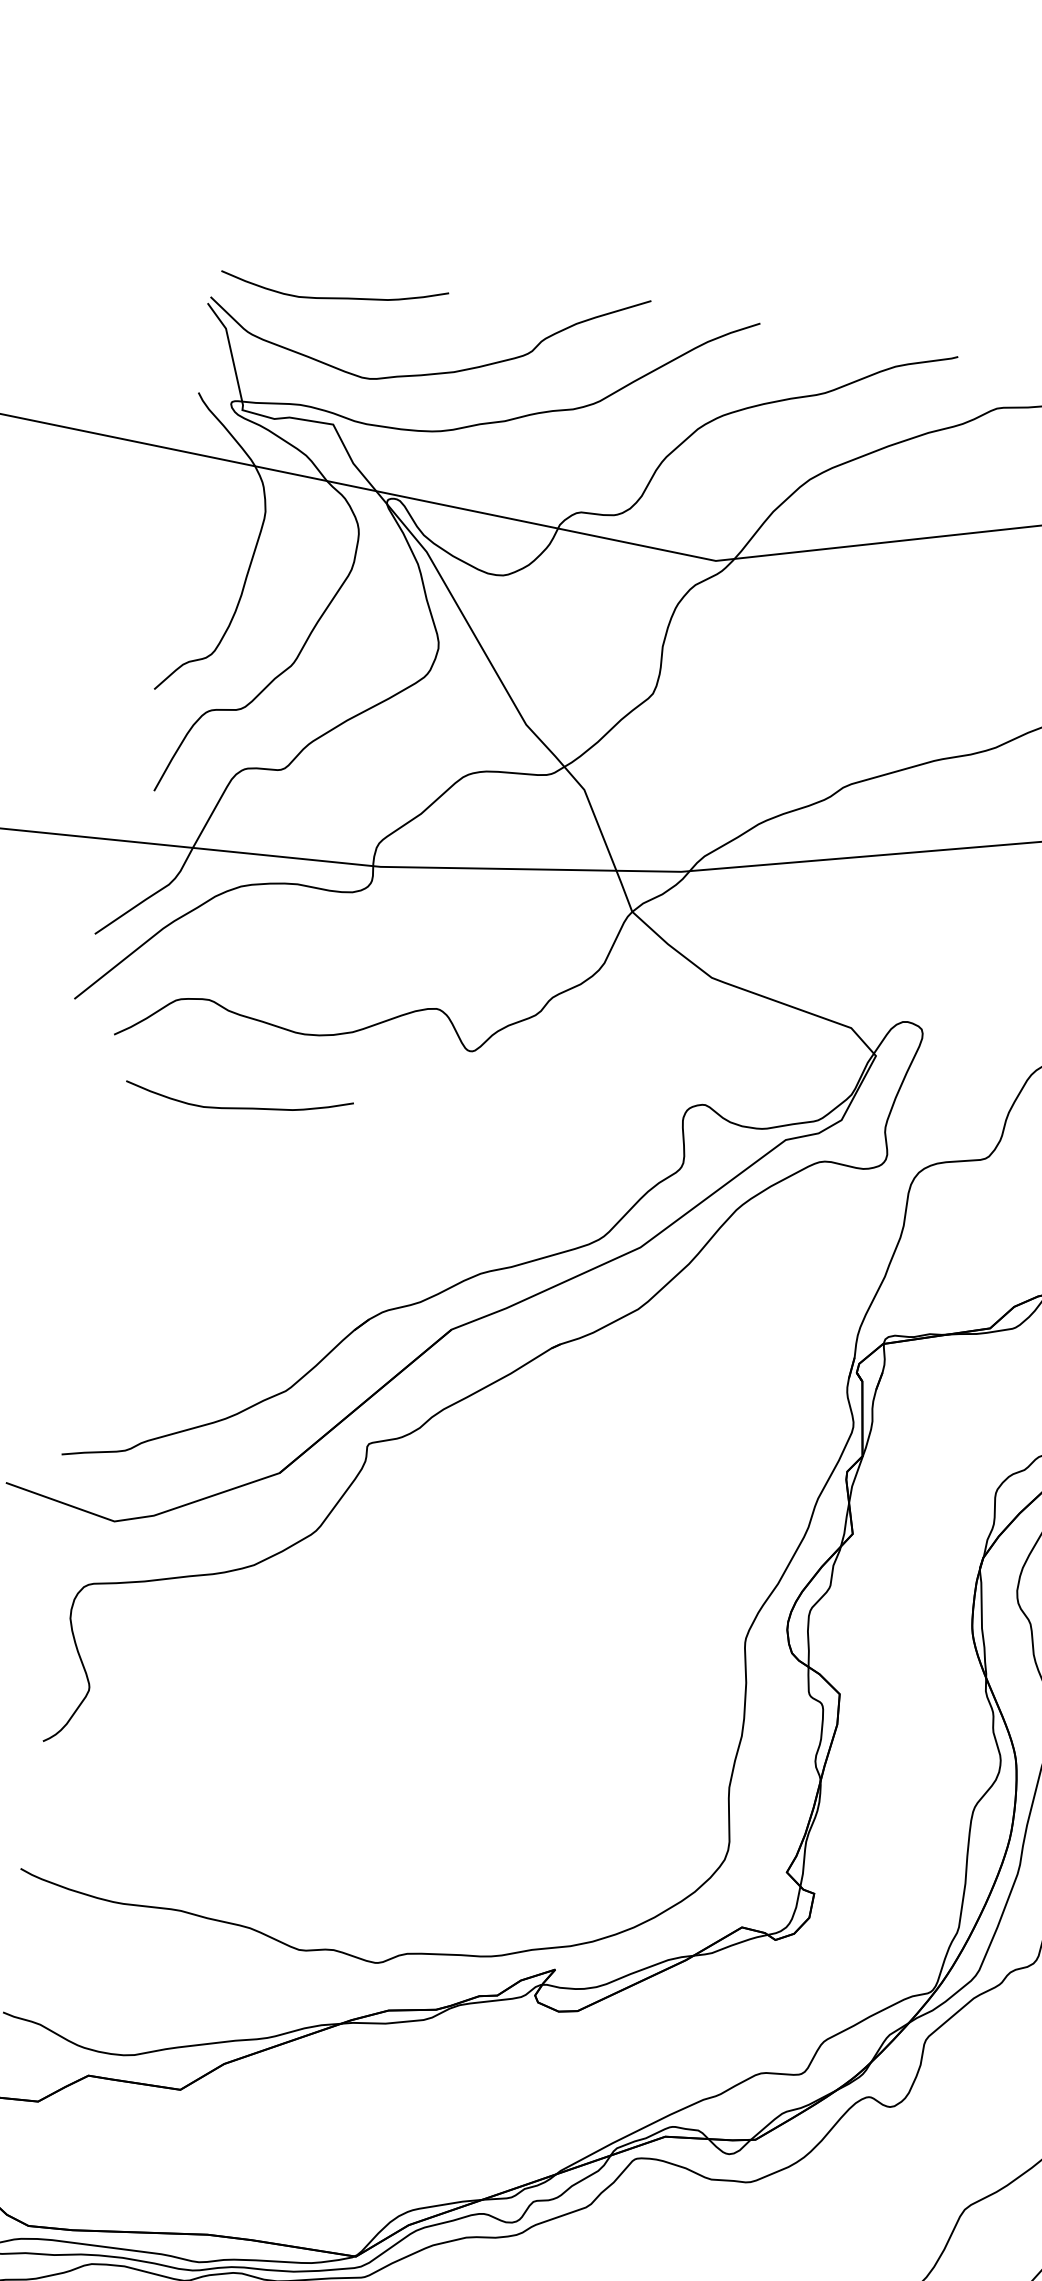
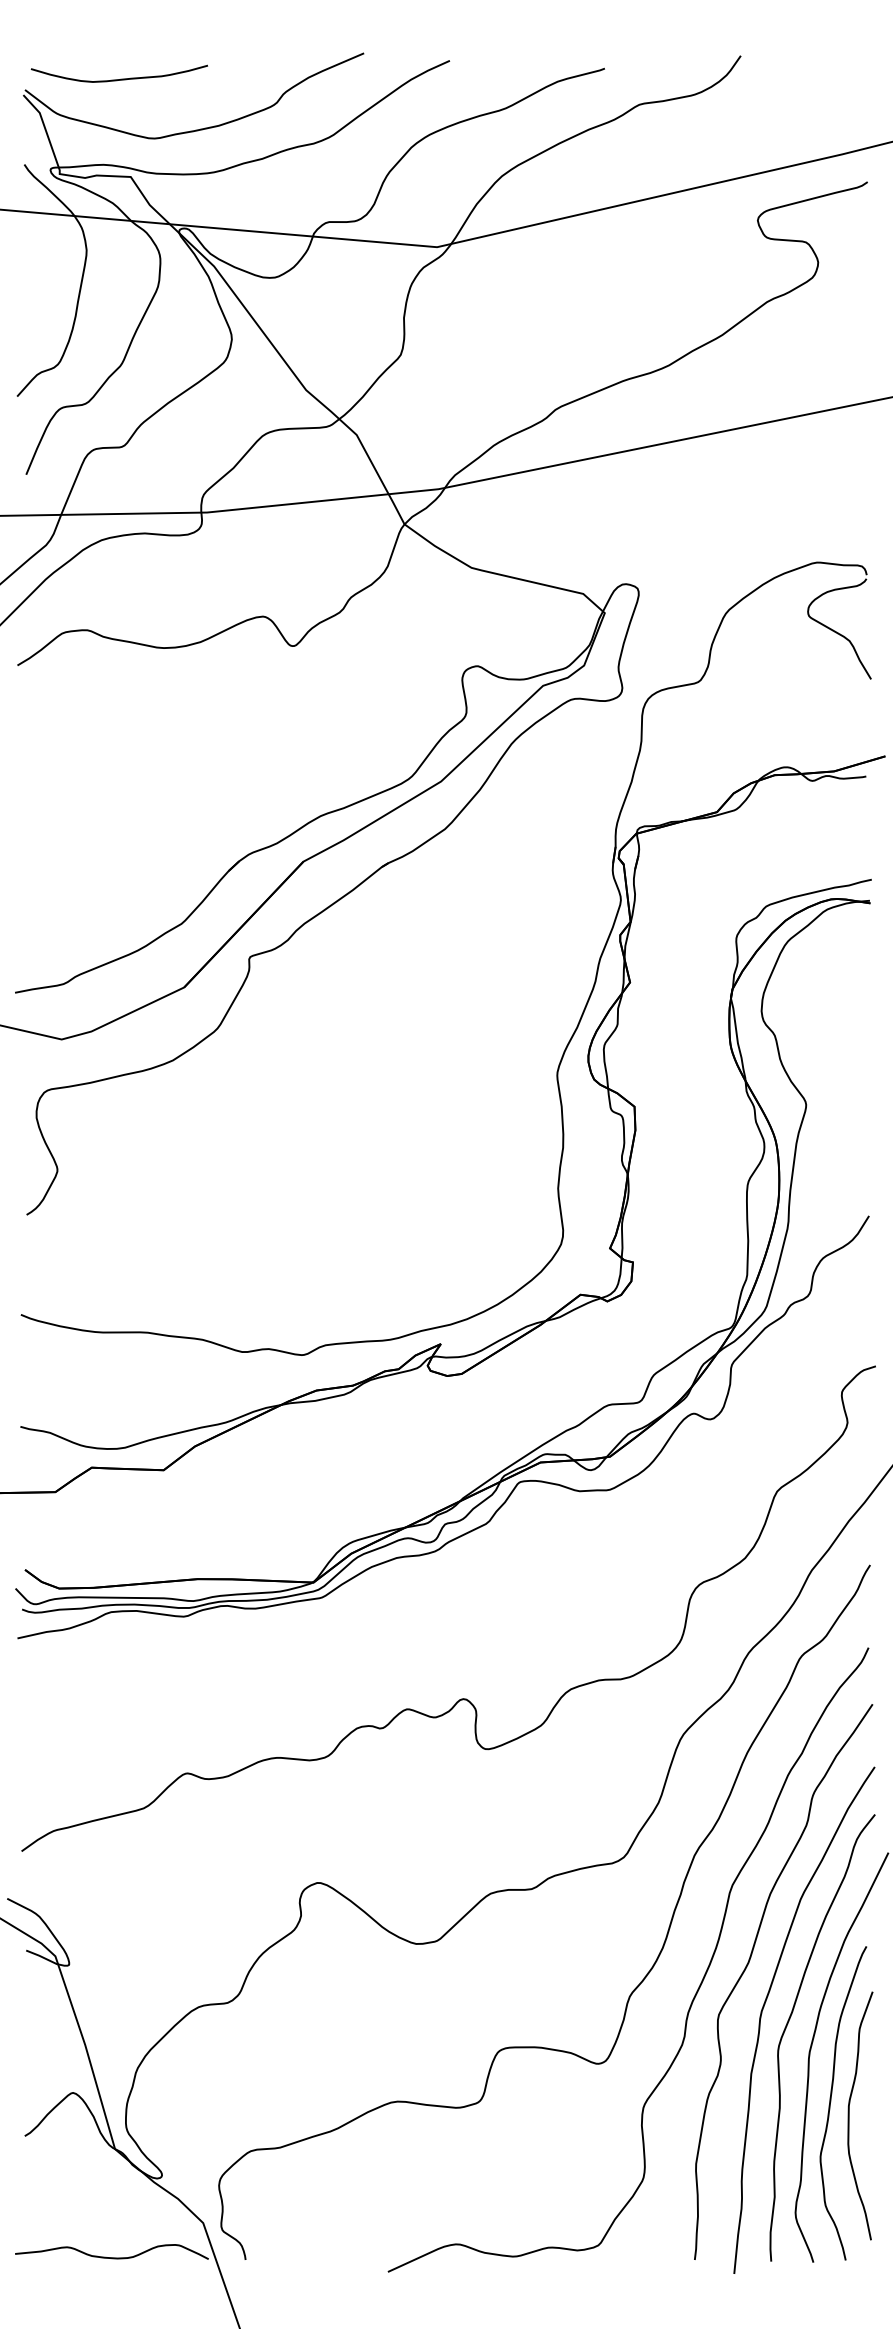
curve: (239, 1106) -> (120, 709), removed

